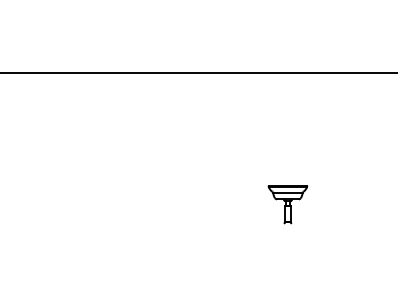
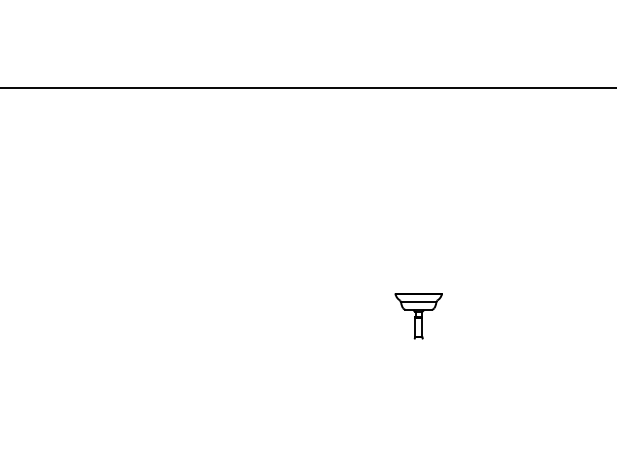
part: (287, 204) -> (418, 315), size x0.7

